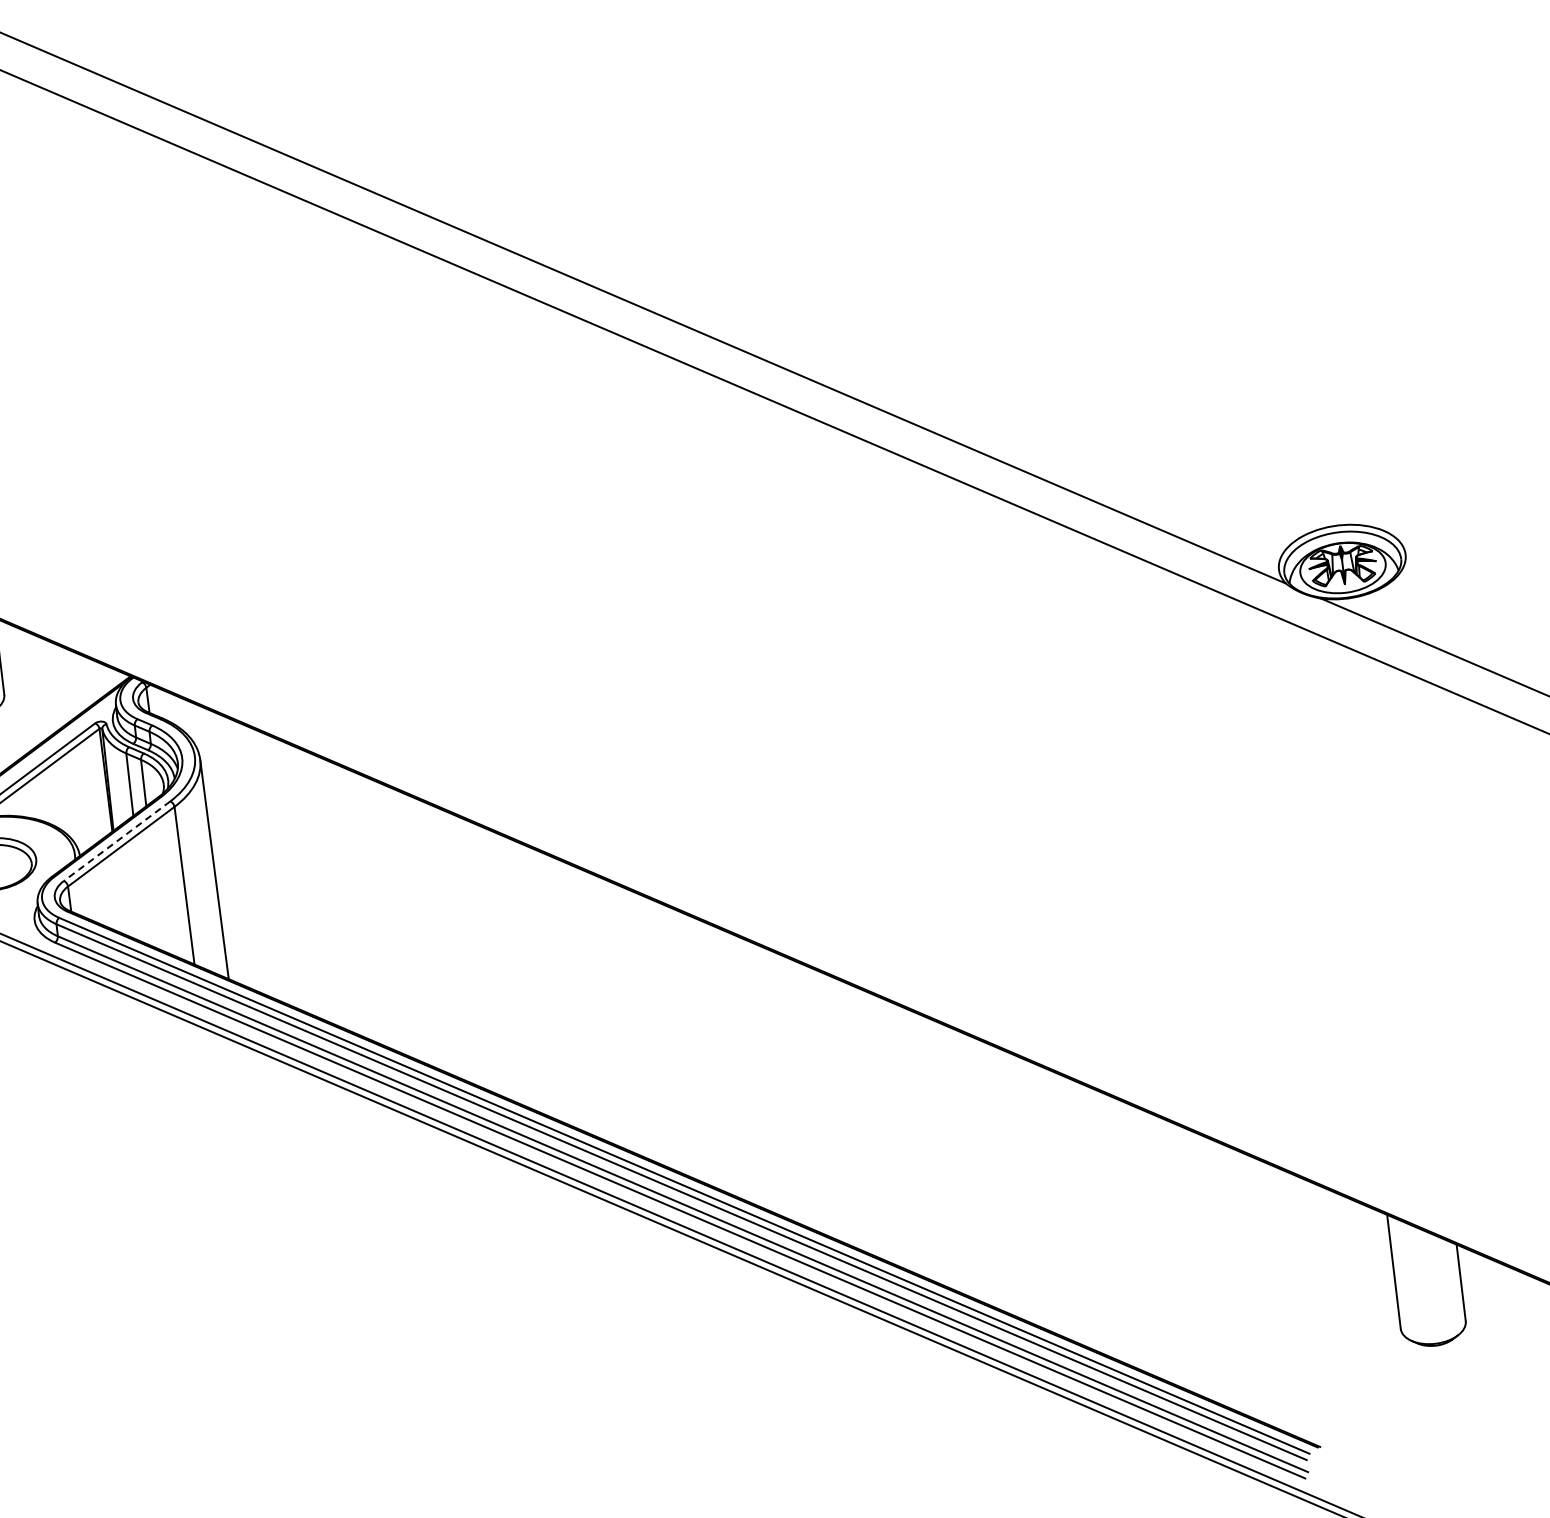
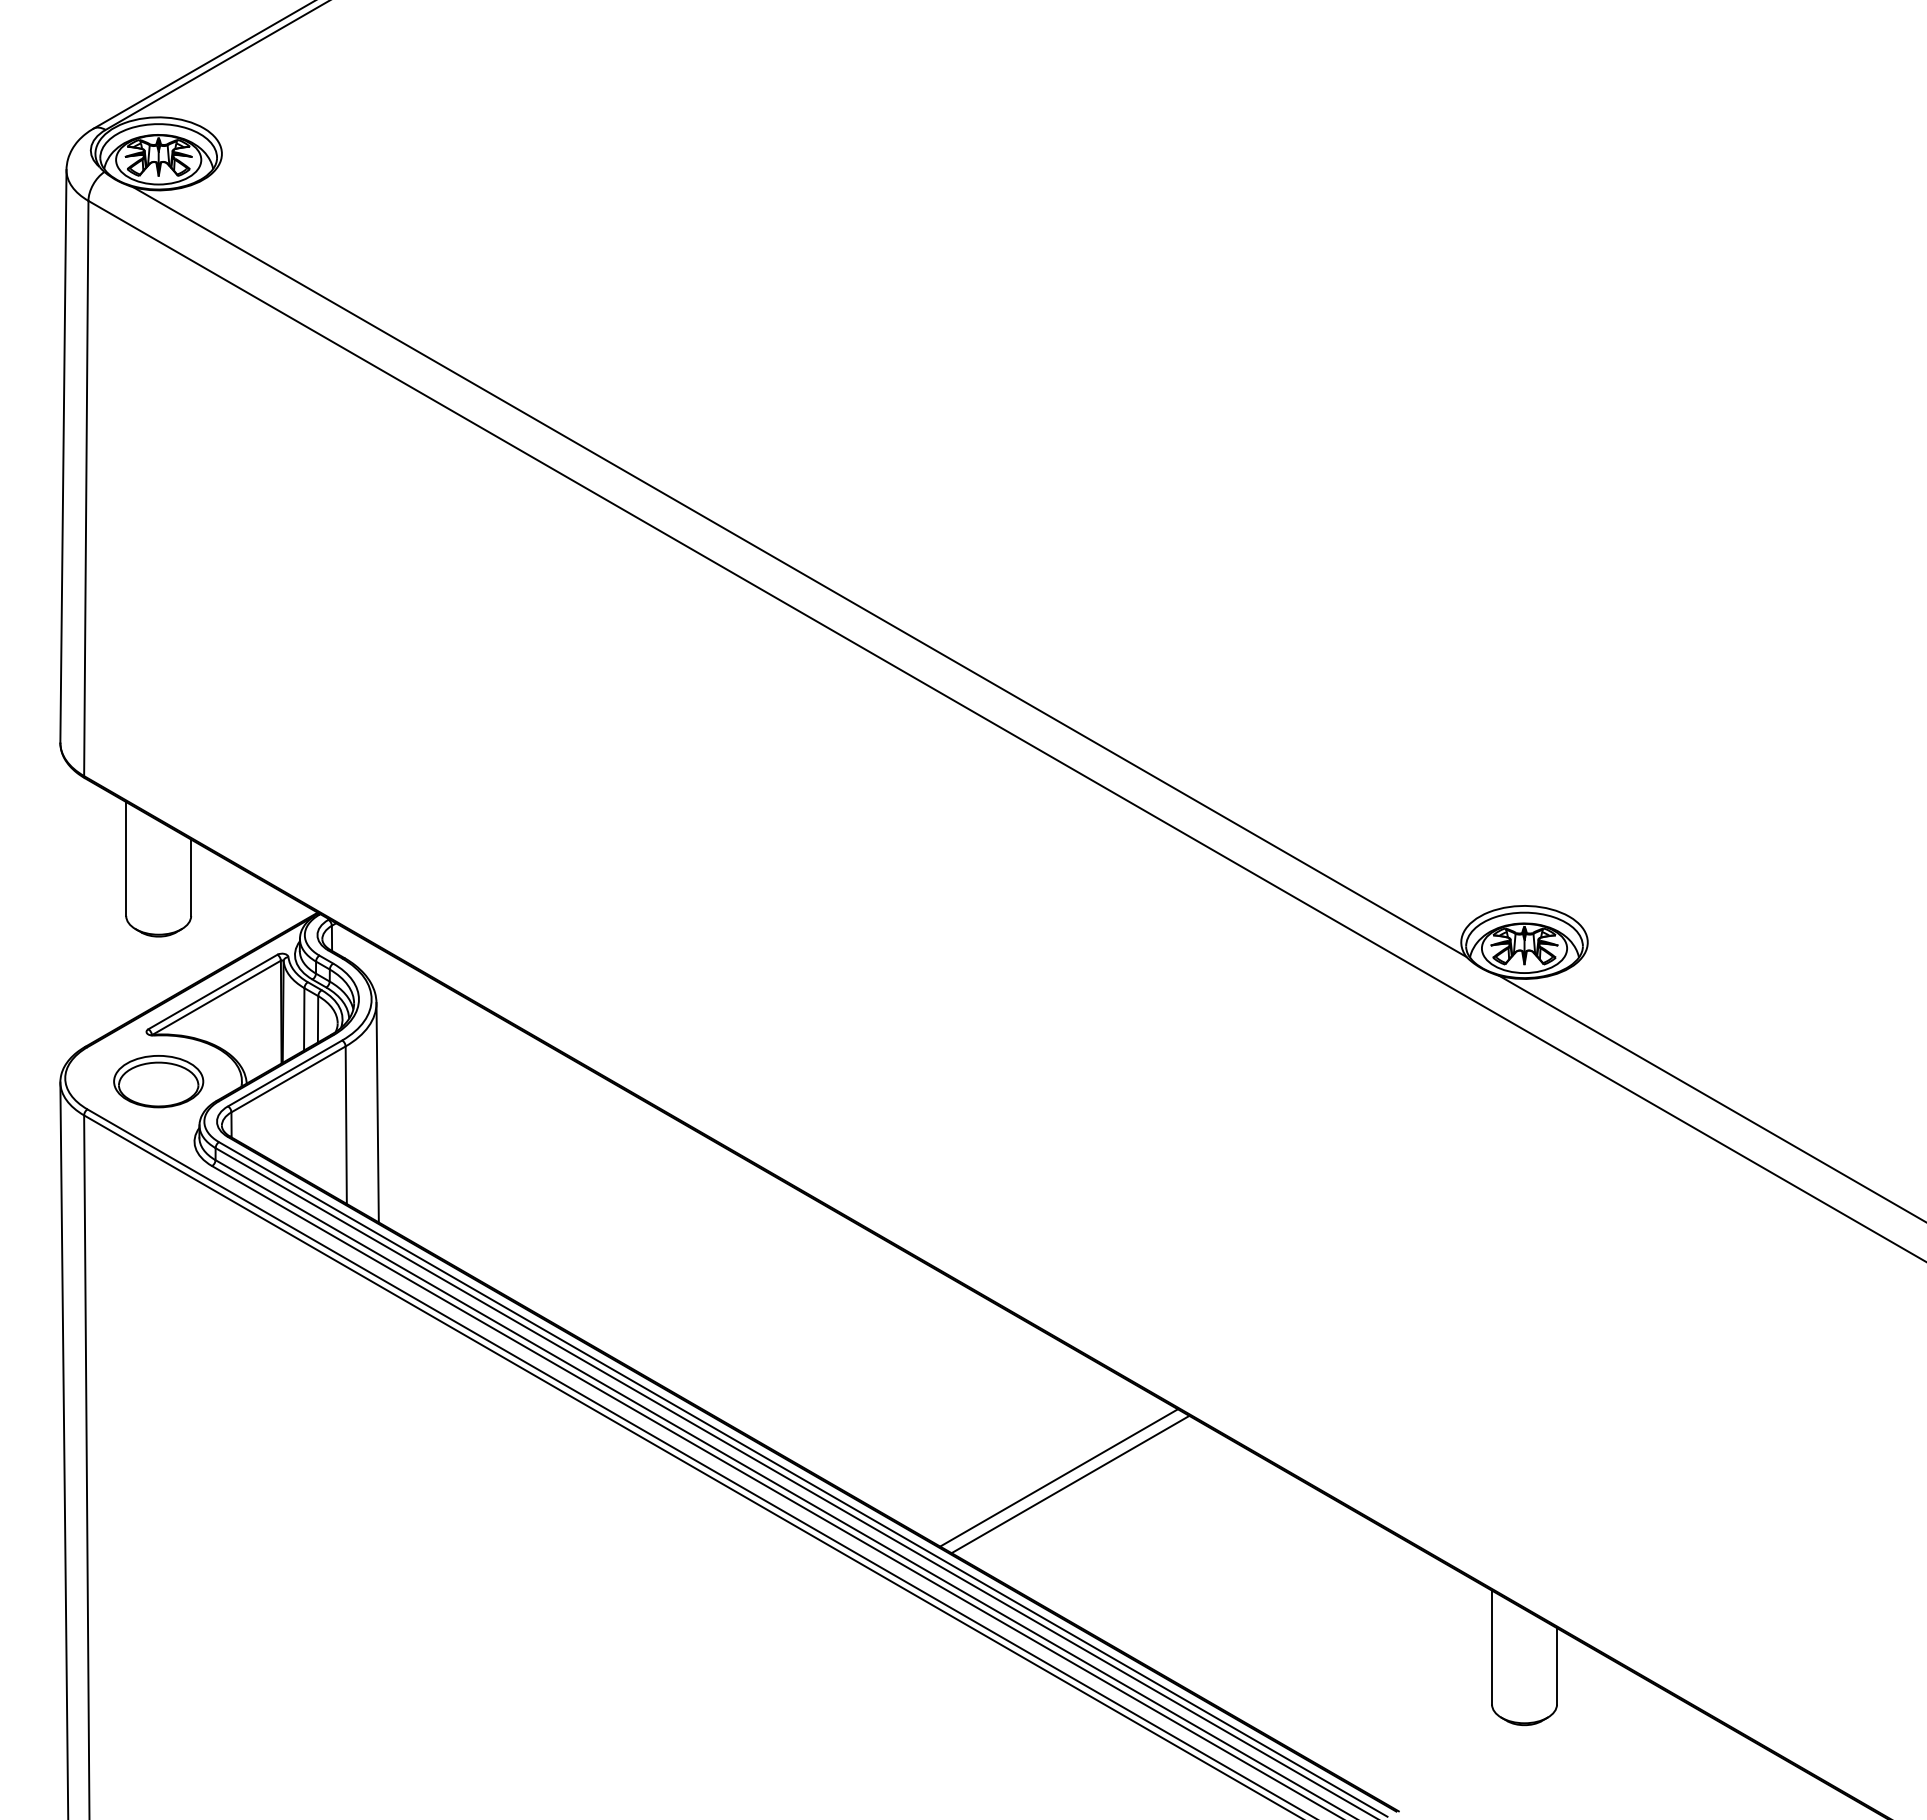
line: (117, 841) -> (285, 1073), dashed -> solid
line: (939, 1153) -> (1058, 1477), added
line: (952, 1158) -> (1070, 1484), added

